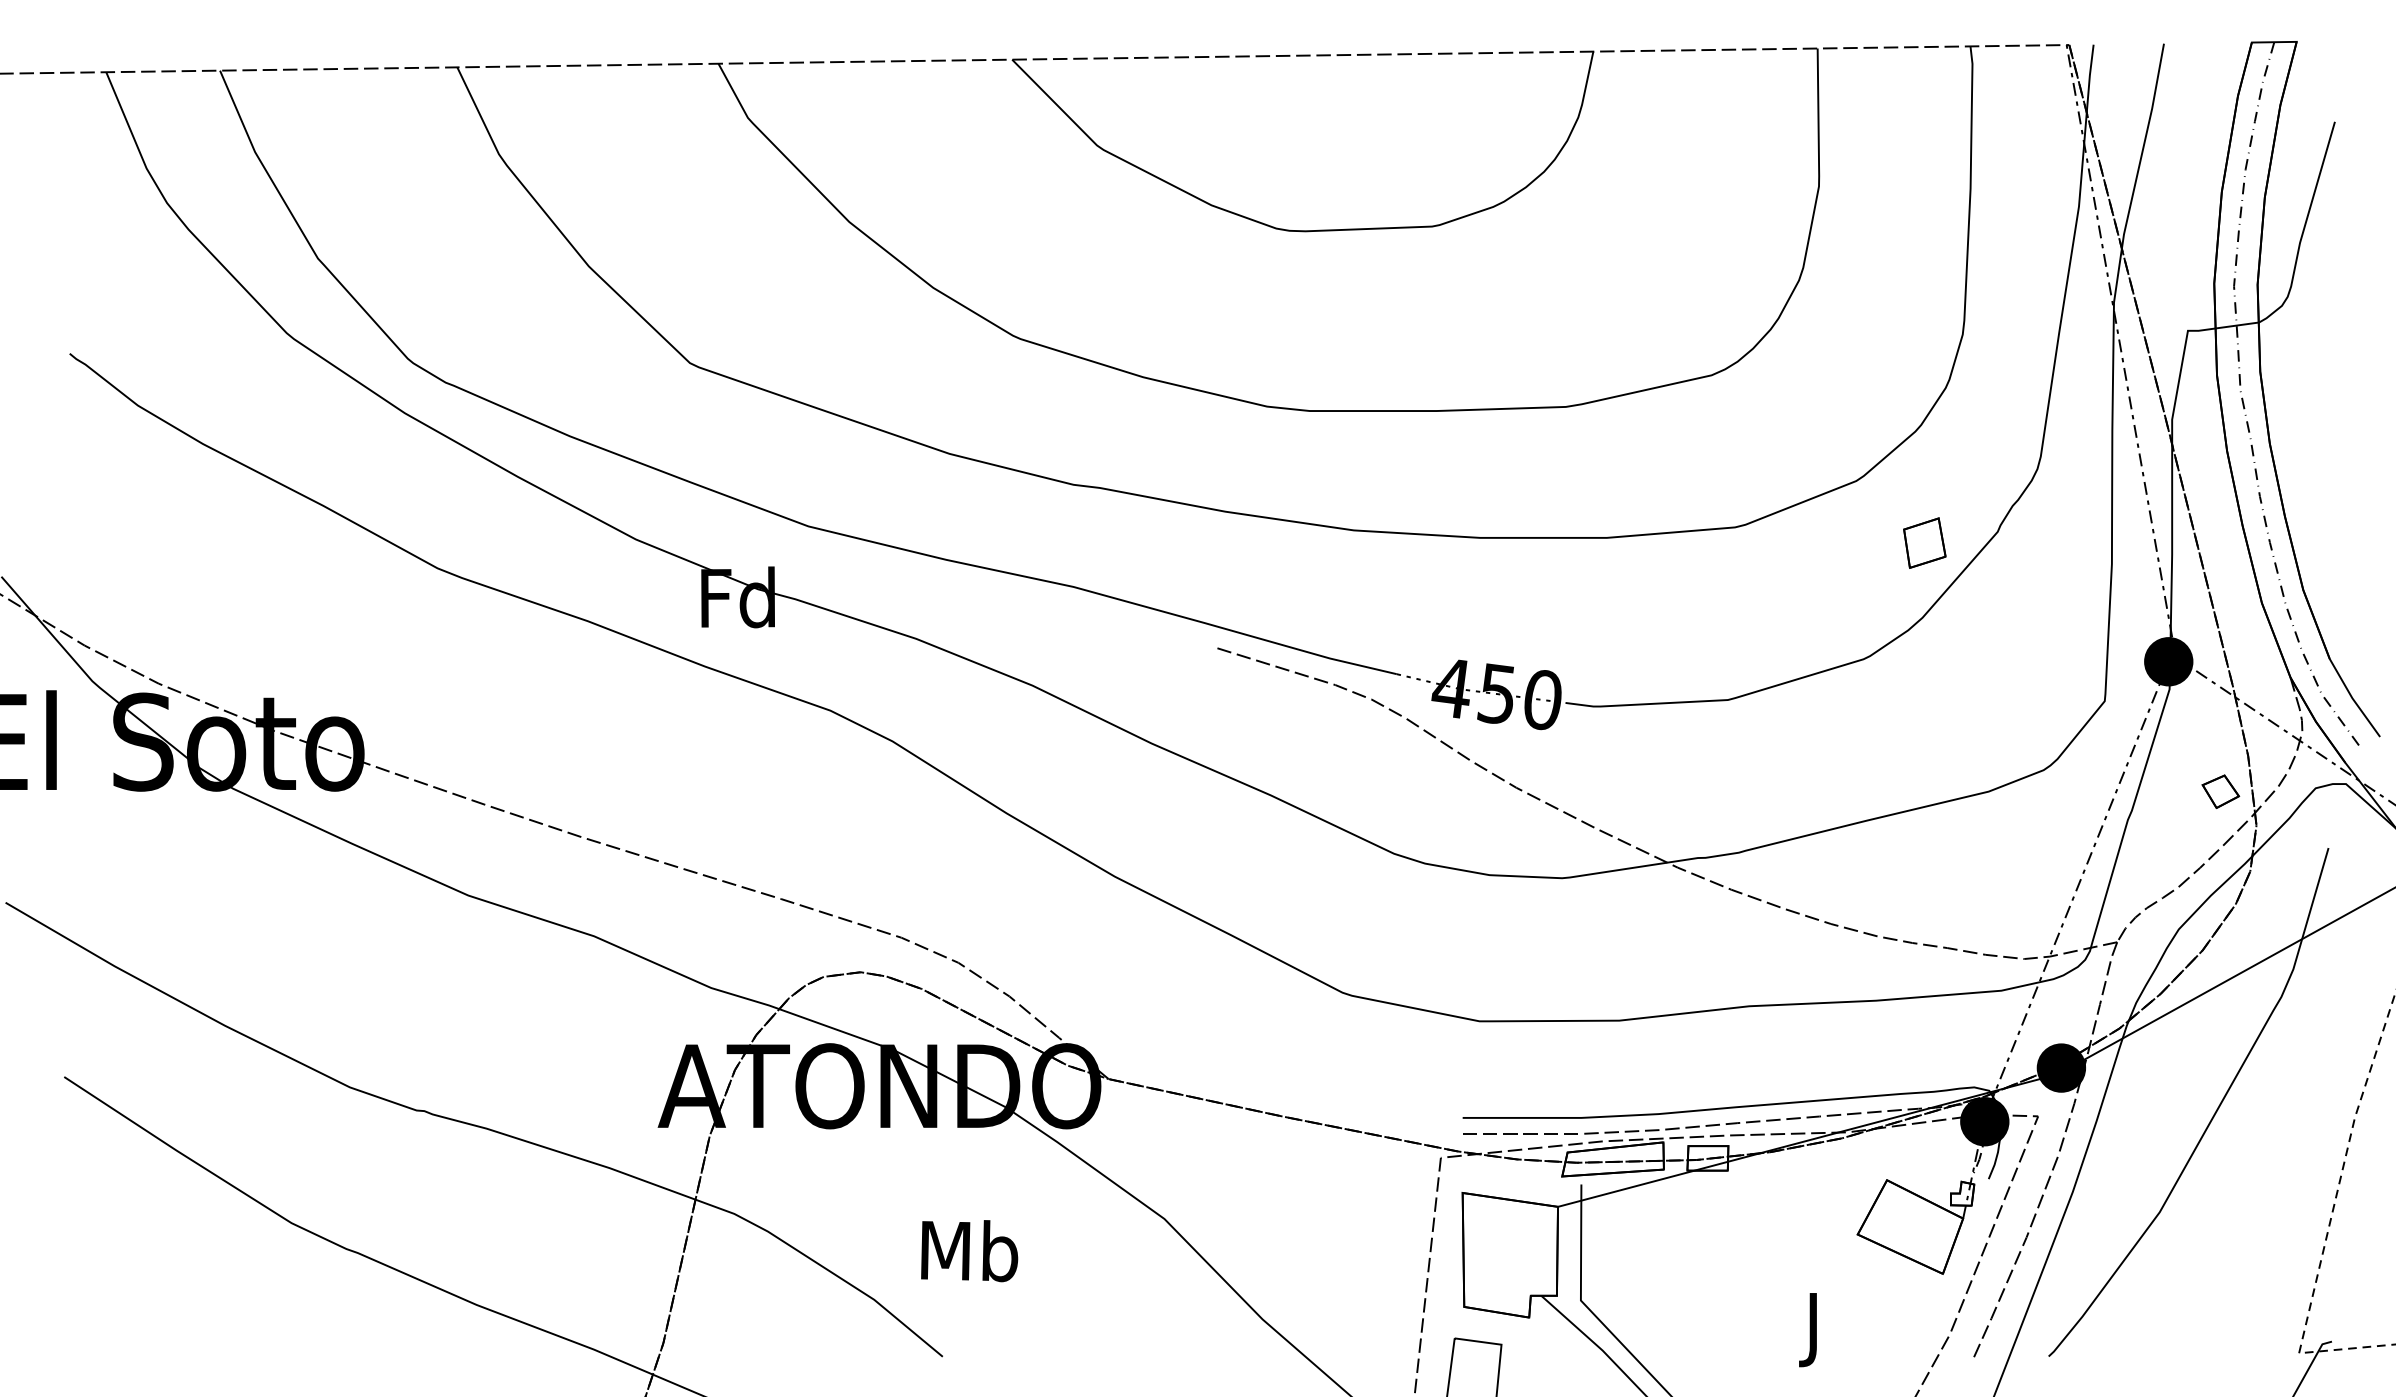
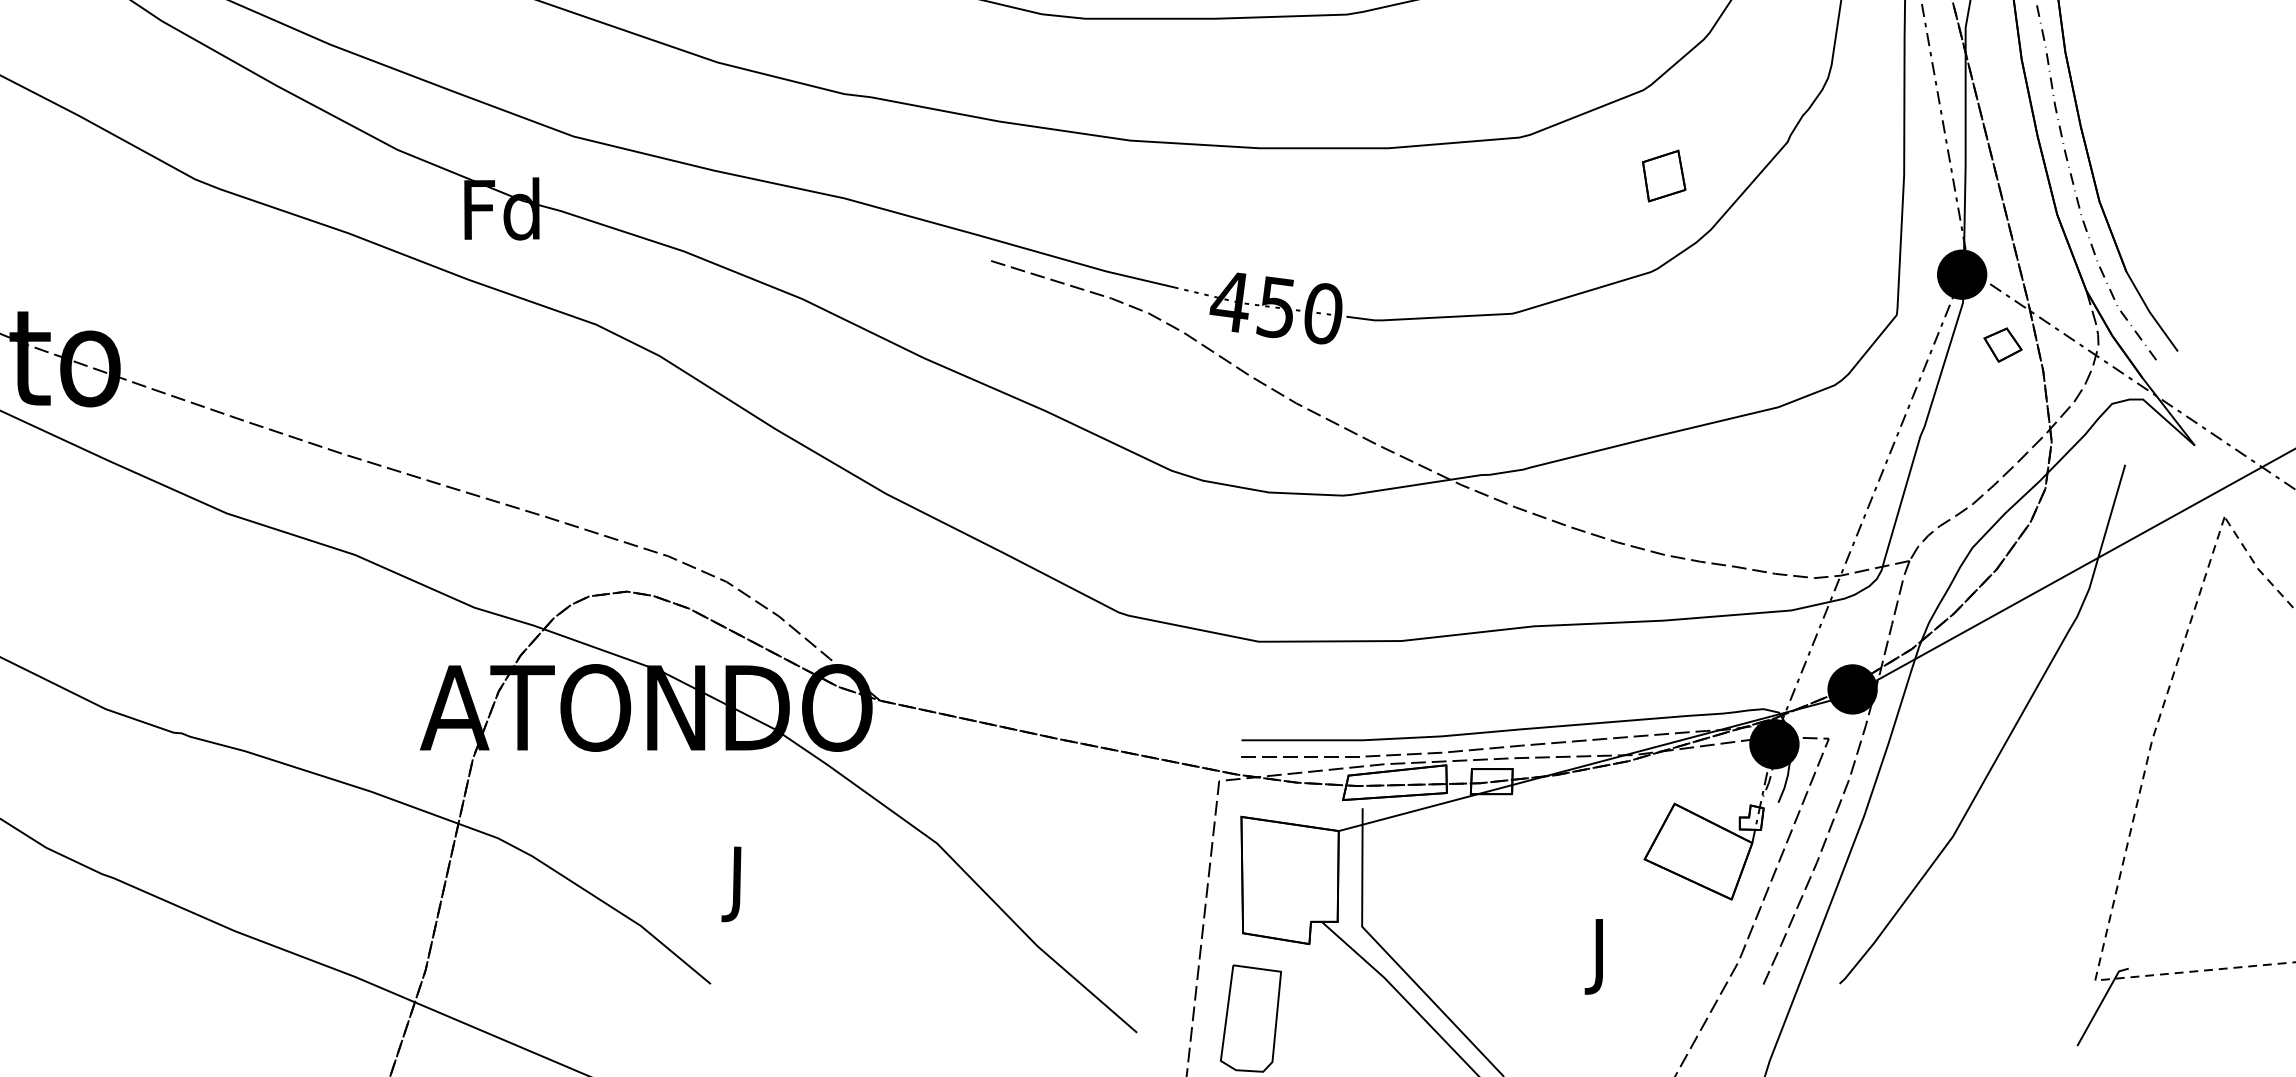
part: (1924, 542) -> (1663, 175), moved
part: (2220, 791) -> (2002, 344), moved
text: (969, 1258) -> (738, 883), Mb -> J

